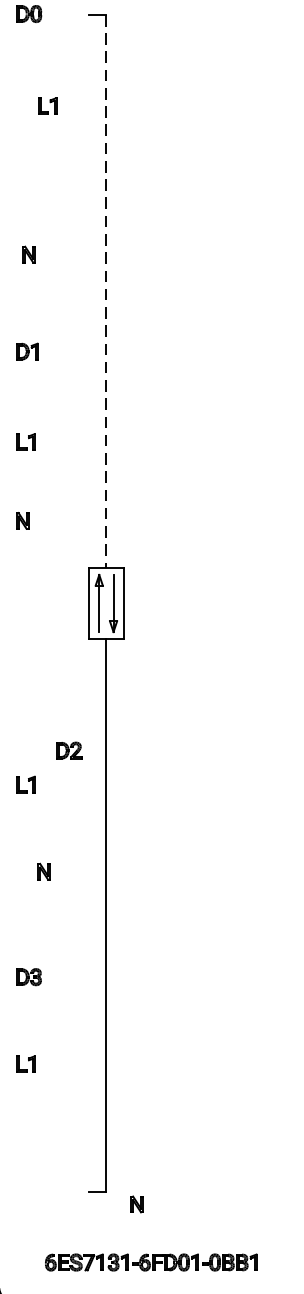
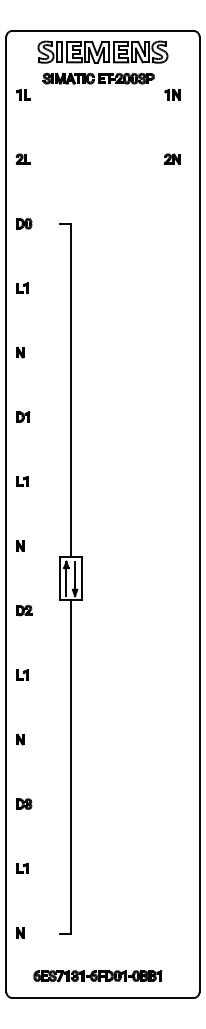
part: (47, 104) -> (22, 287), moved
part: (29, 254) -> (20, 352), moved
line: (105, 290) -> (70, 390), dashed -> solid
part: (28, 350) -> (23, 416), moved
part: (23, 519) -> (20, 545), moved
part: (69, 750) -> (24, 610), moved
part: (26, 783) -> (22, 674), moved
part: (44, 871) -> (20, 739), moved
part: (26, 1062) -> (22, 867), moved
part: (137, 1203) -> (20, 932), moved

